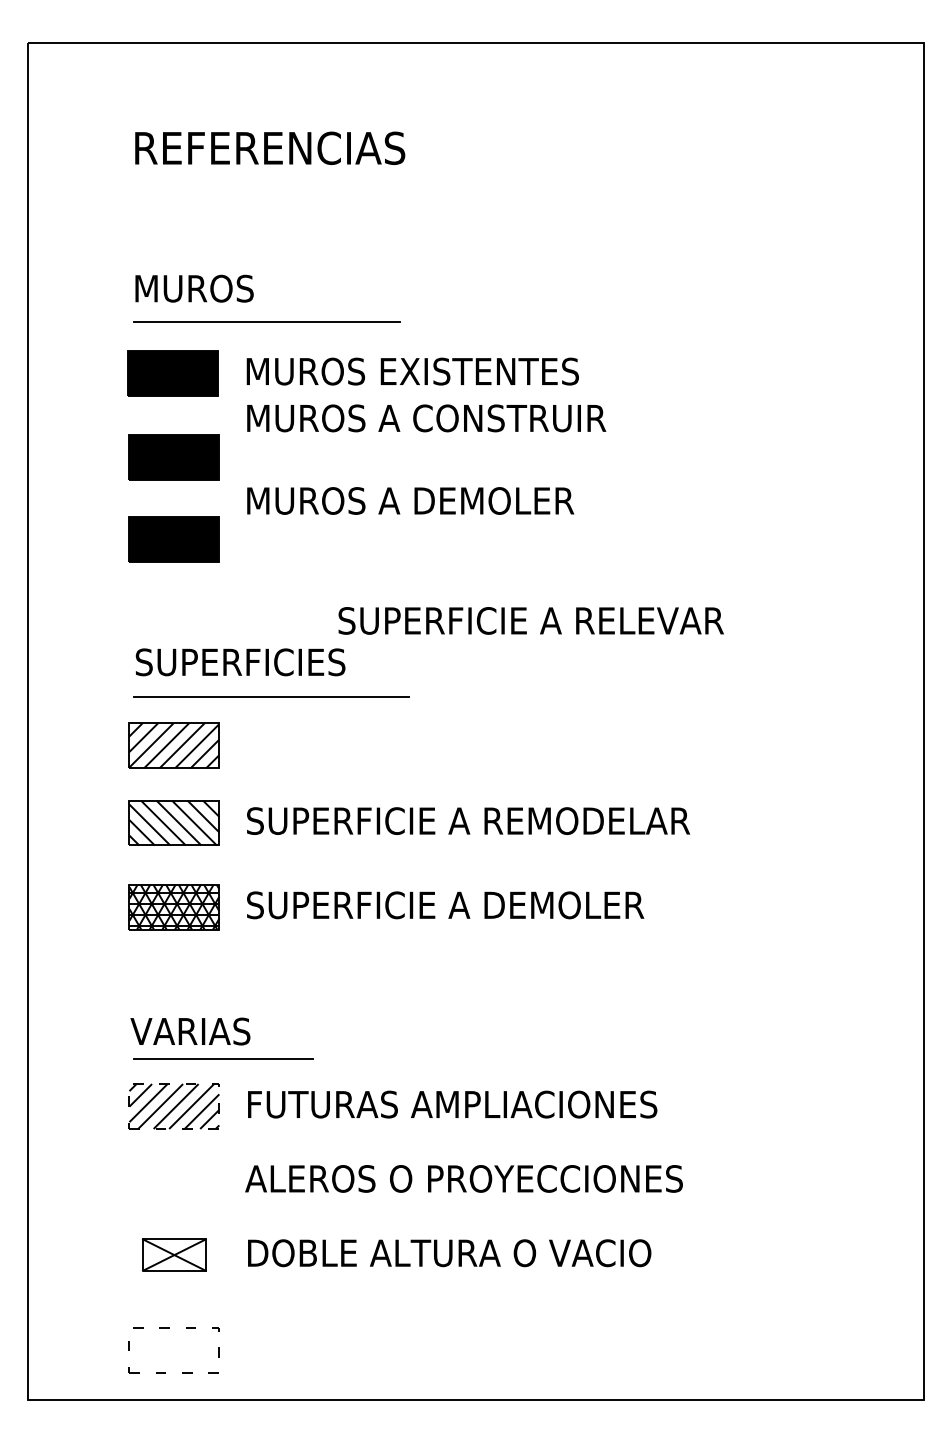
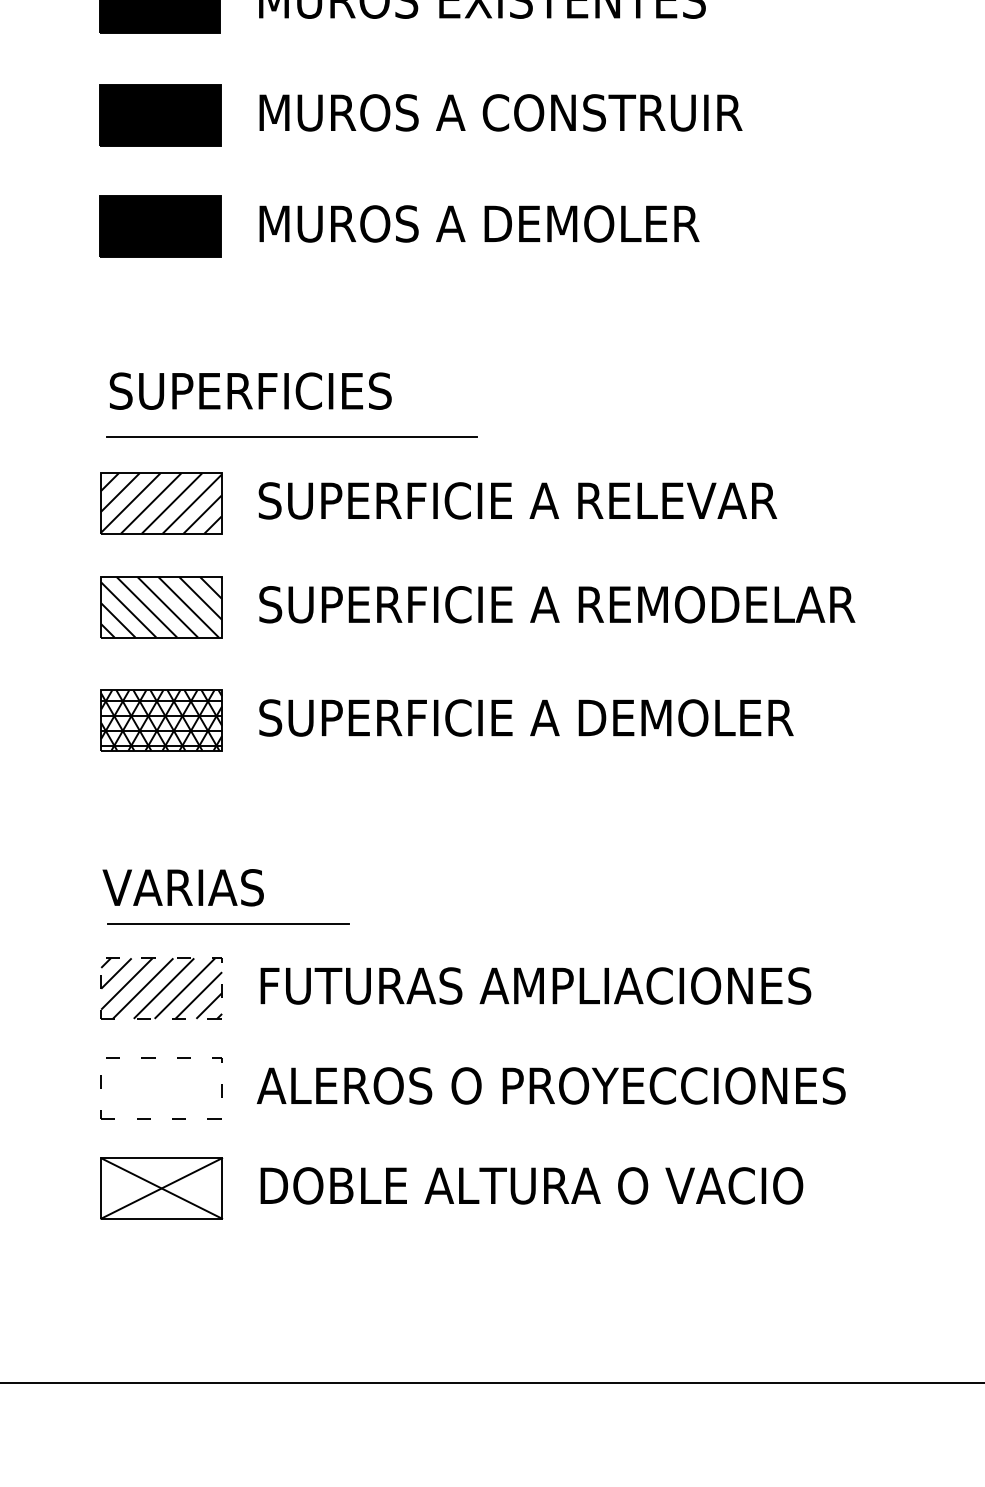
text: (426, 418) -> (500, 113), moved
text: (410, 500) -> (479, 223), moved
text: (530, 620) -> (516, 500), moved
part: (174, 1254) -> (161, 1187), size x1.43
part: (169, 1328) -> (155, 1058), moved

